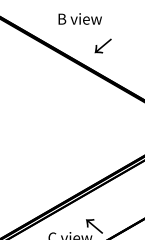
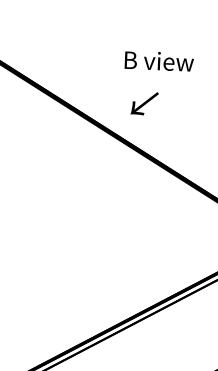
text: (79, 18) -> (158, 60), moved

